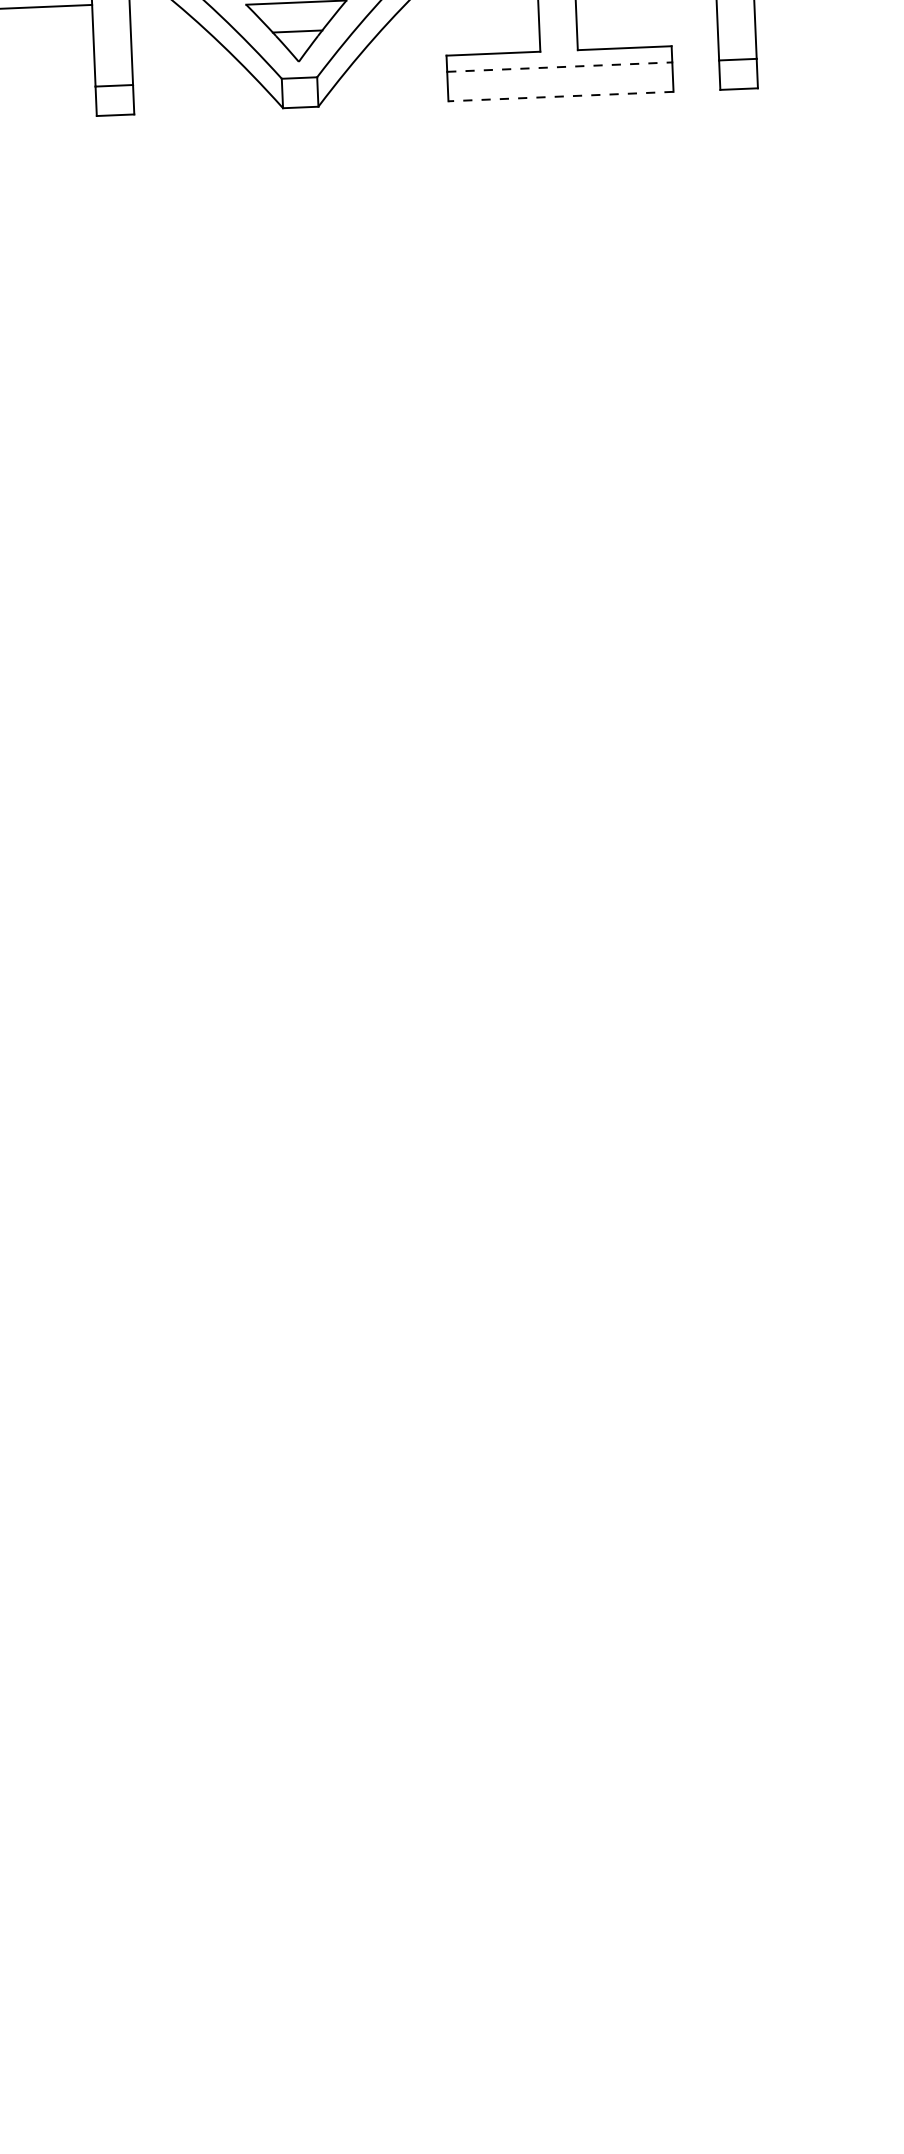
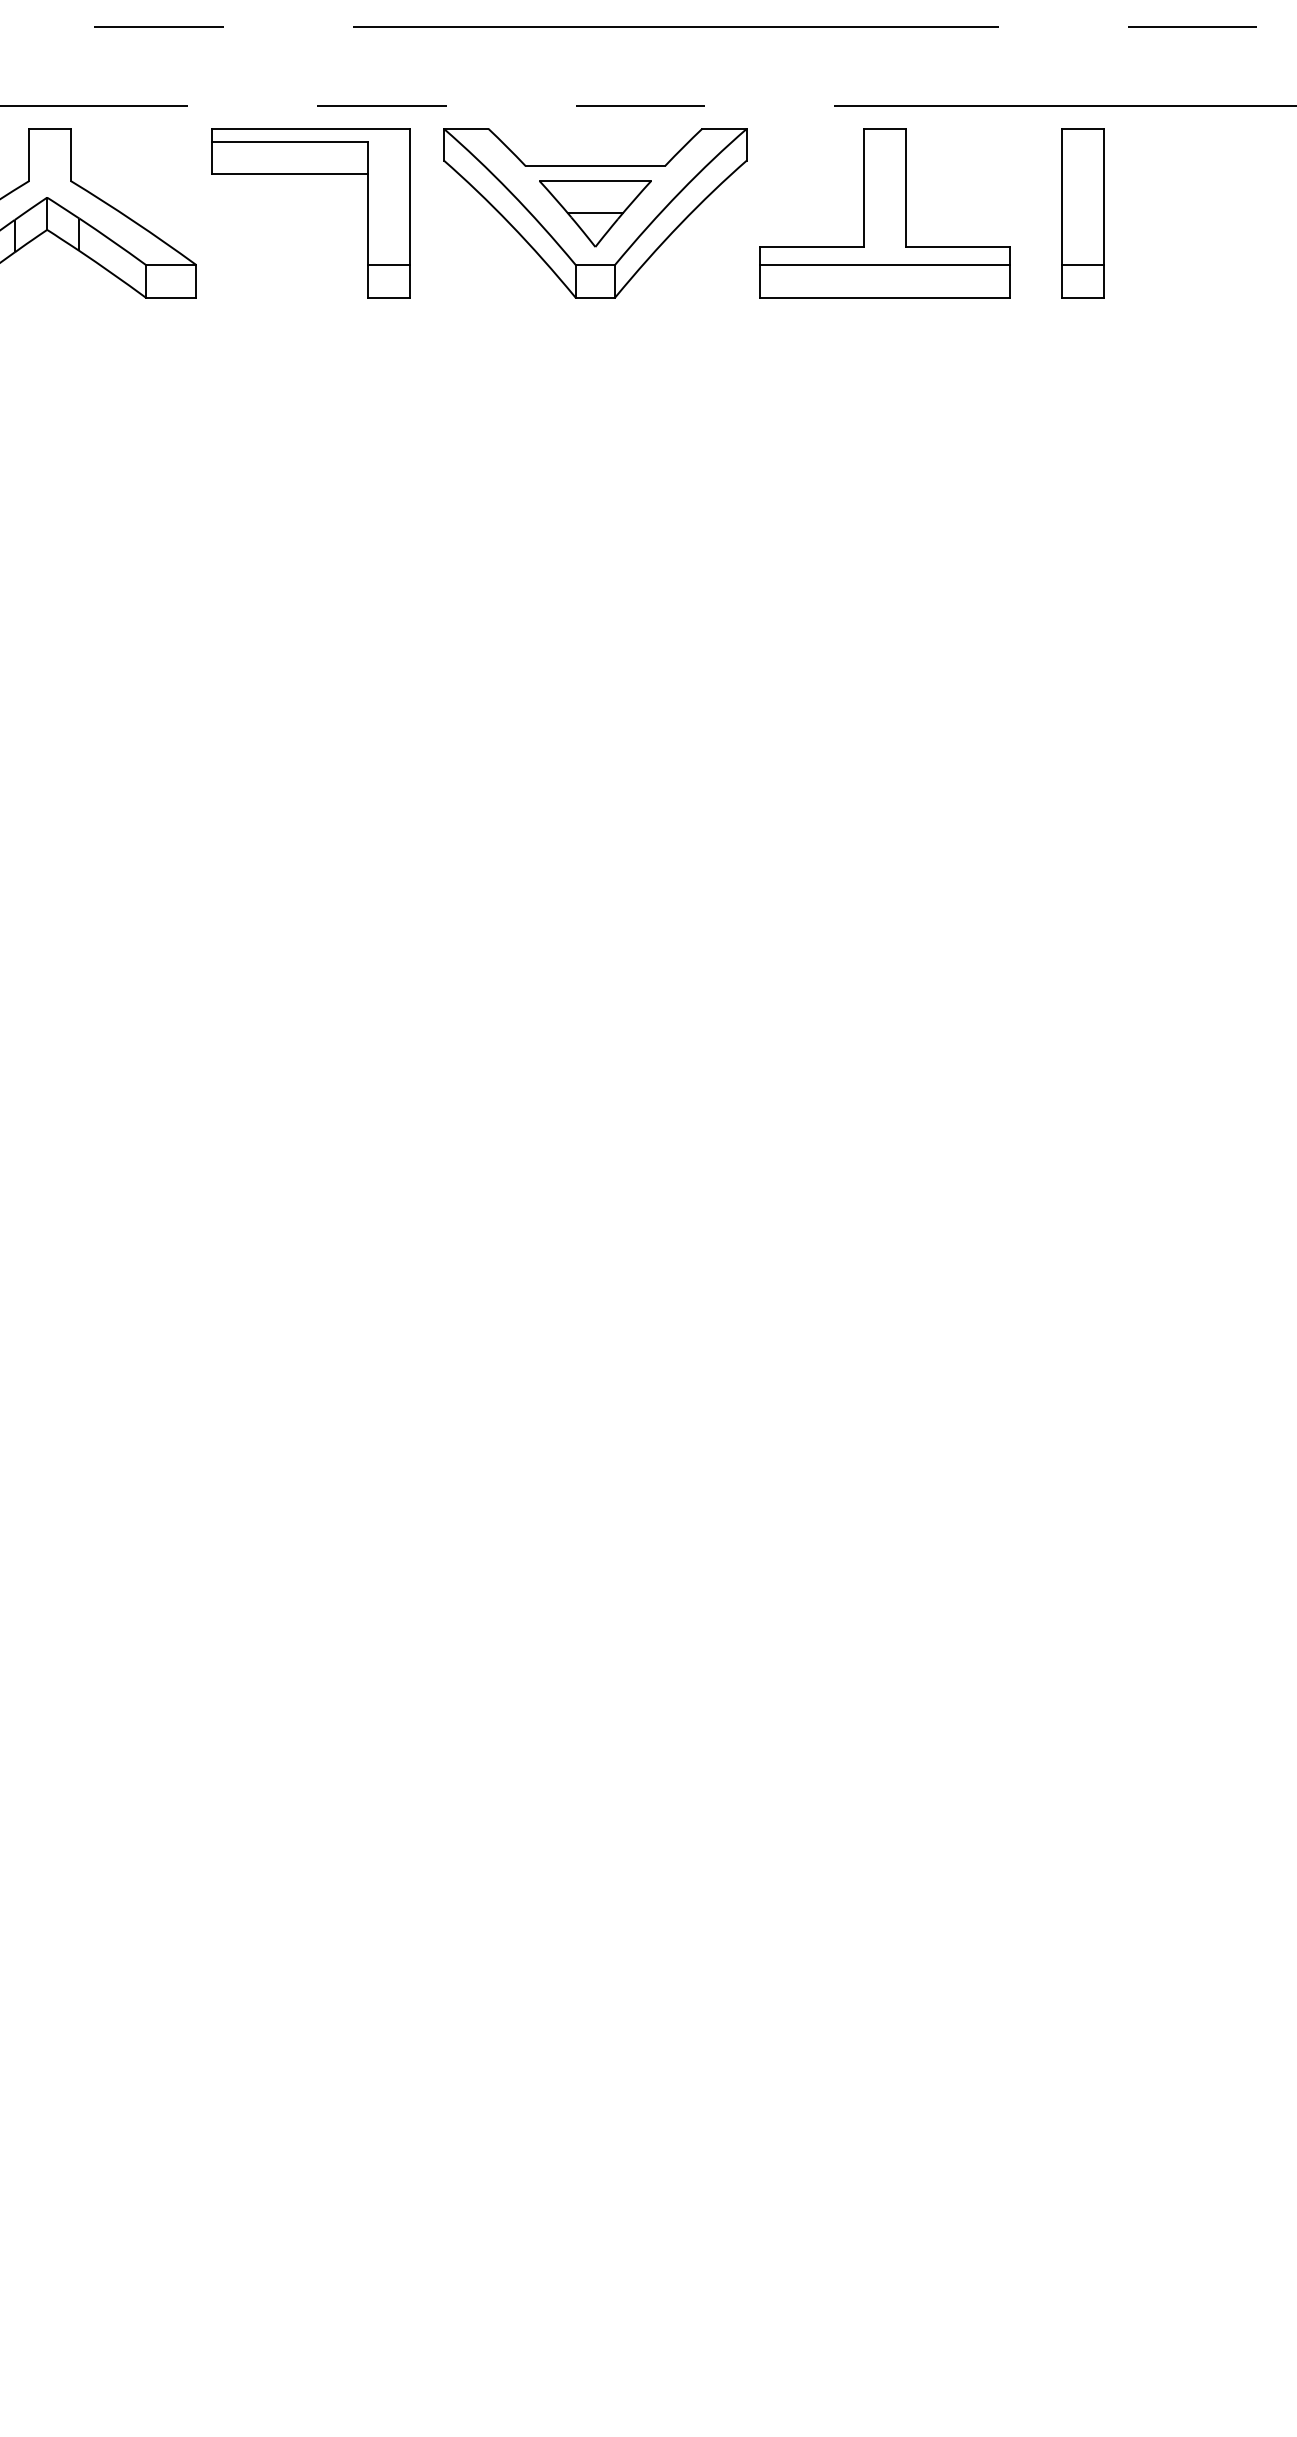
line: (560, 67) -> (885, 265), dashed -> solid
line: (560, 96) -> (884, 297), dashed -> solid

